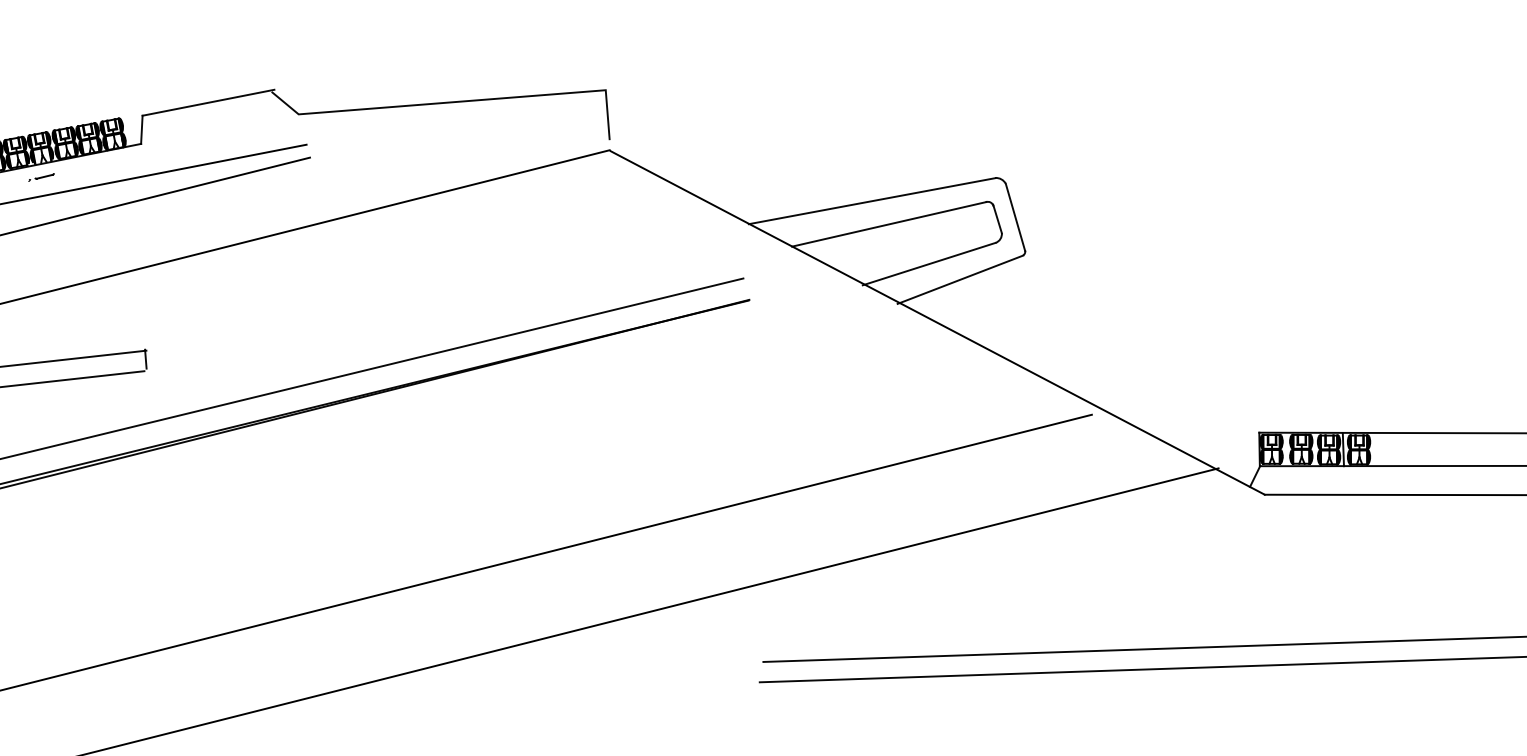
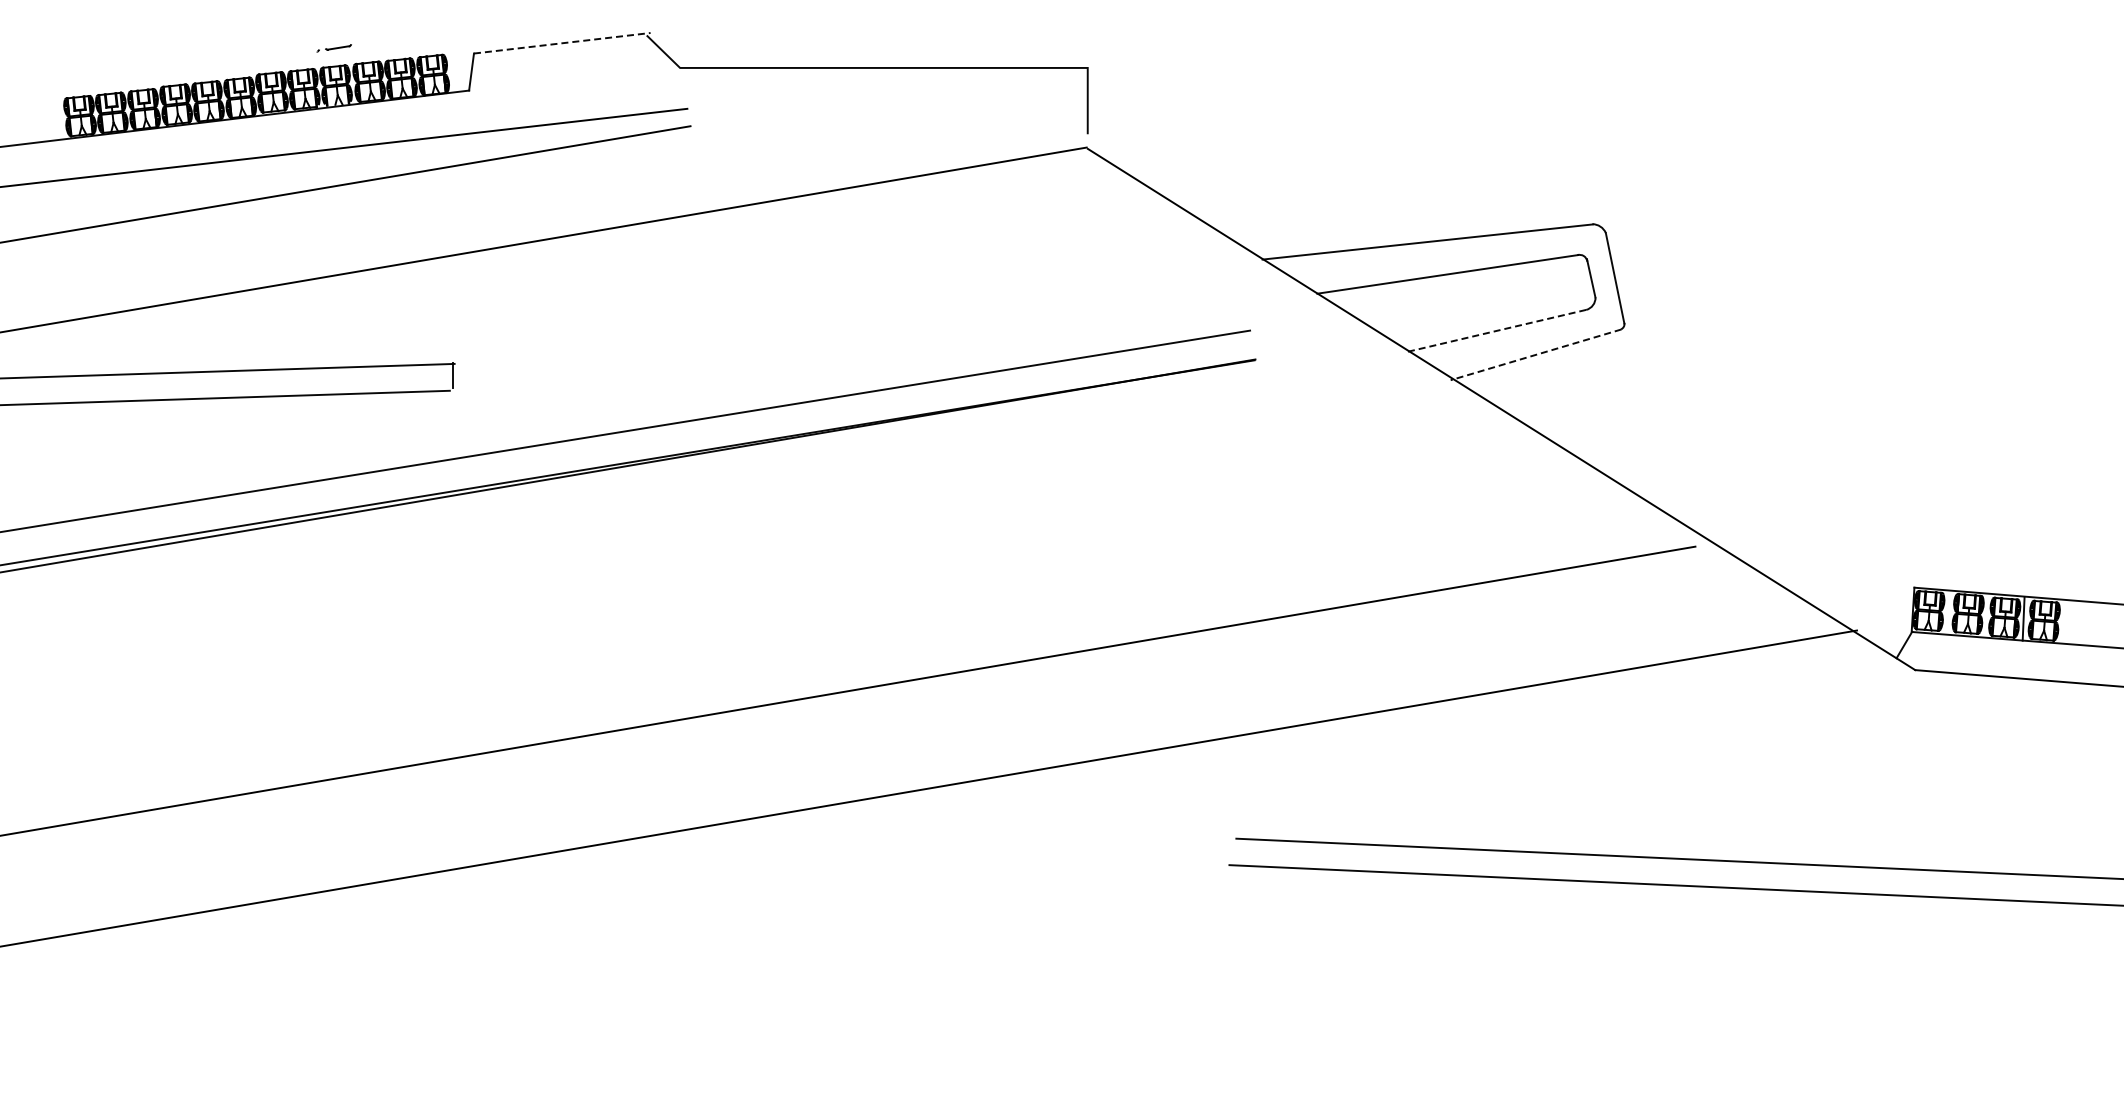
line: (208, 102) -> (562, 43), solid -> dashed
part: (40, 177) -> (333, 48), moved
line: (928, 264) -> (1495, 331), solid -> dashed
line: (960, 279) -> (1535, 354), solid -> dashed

